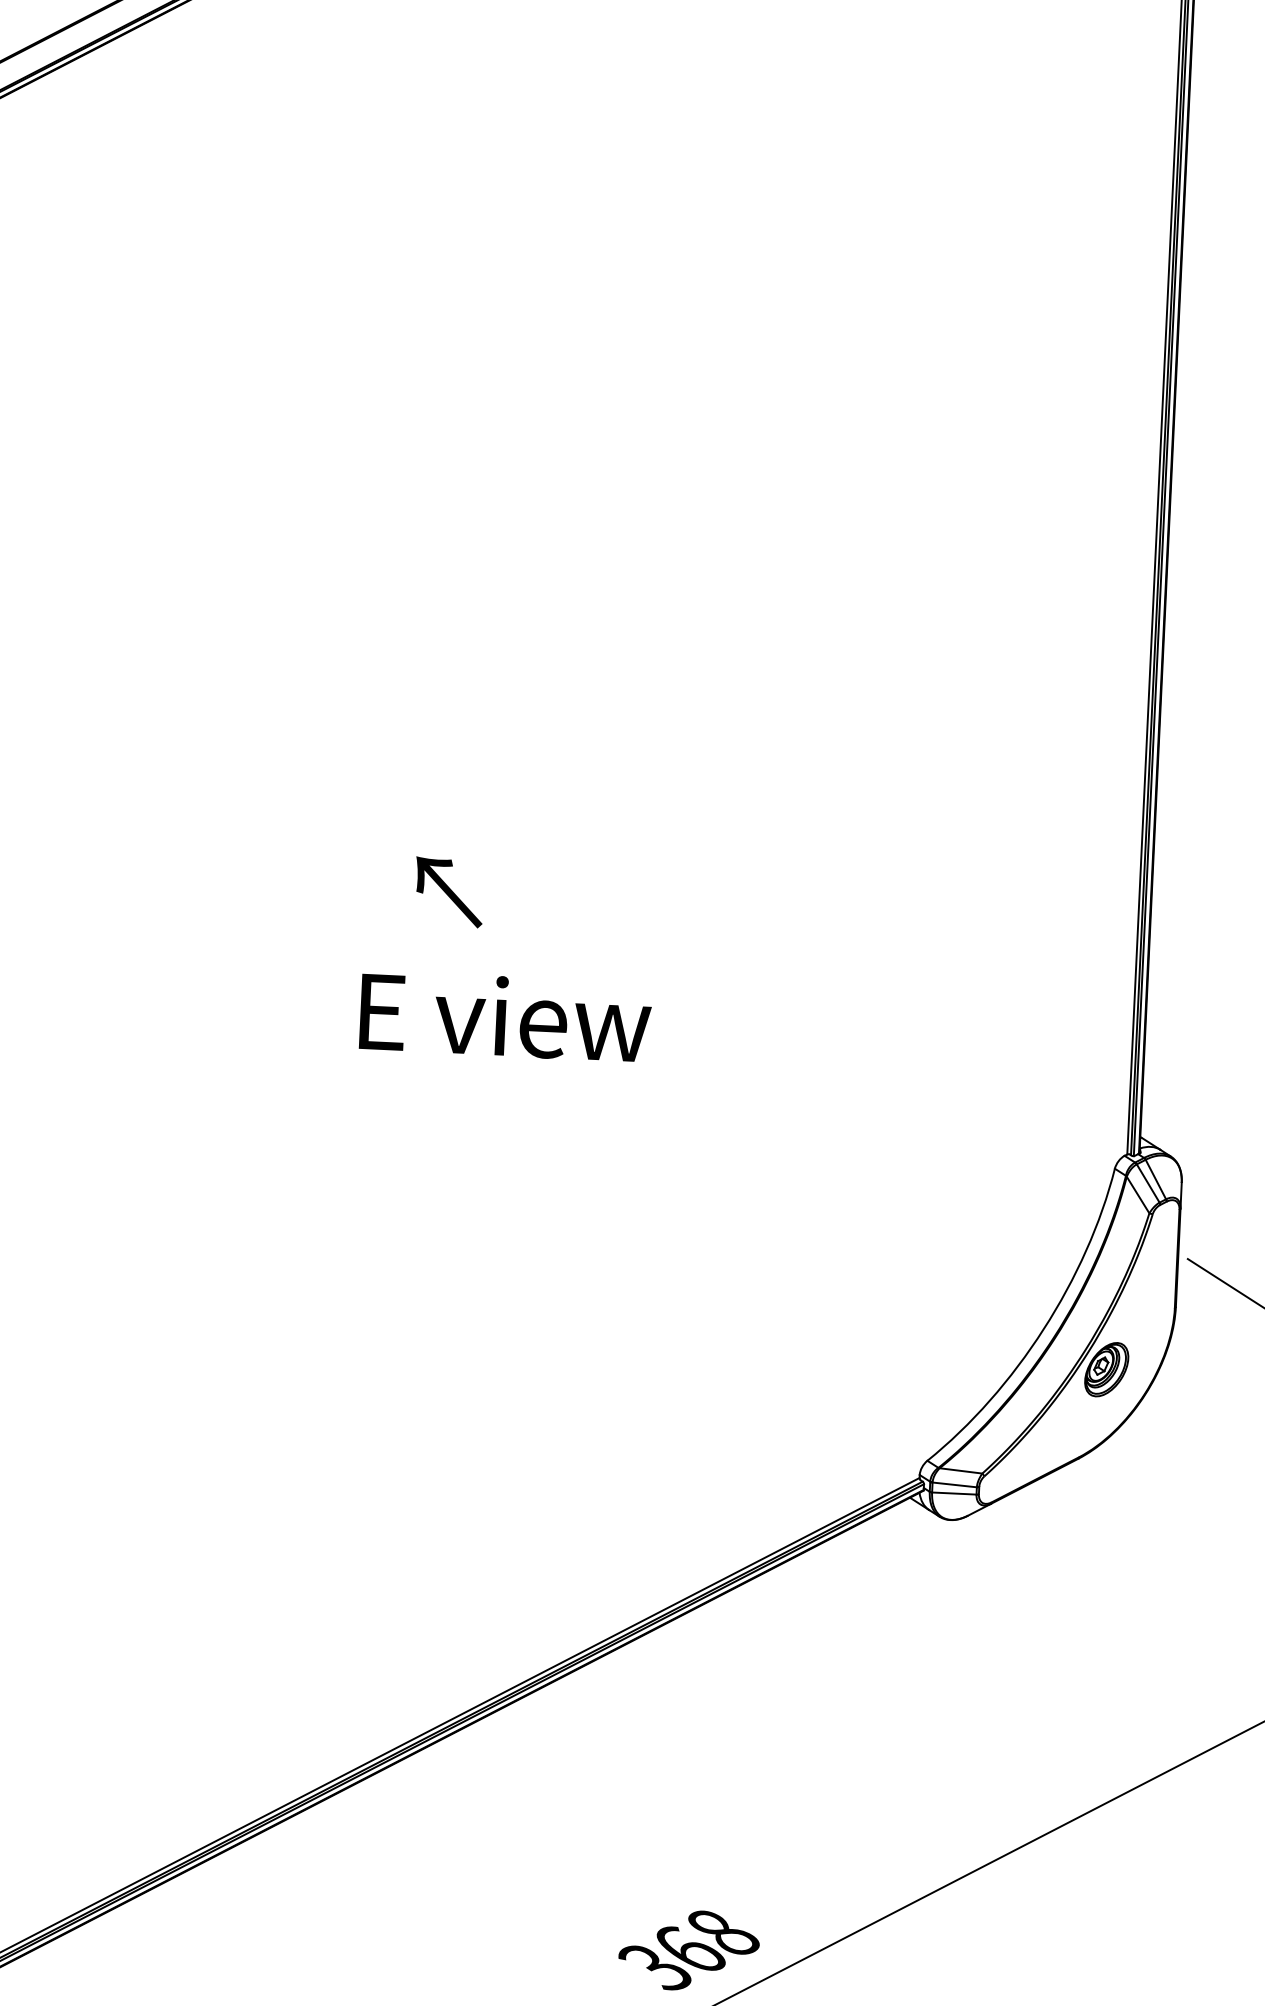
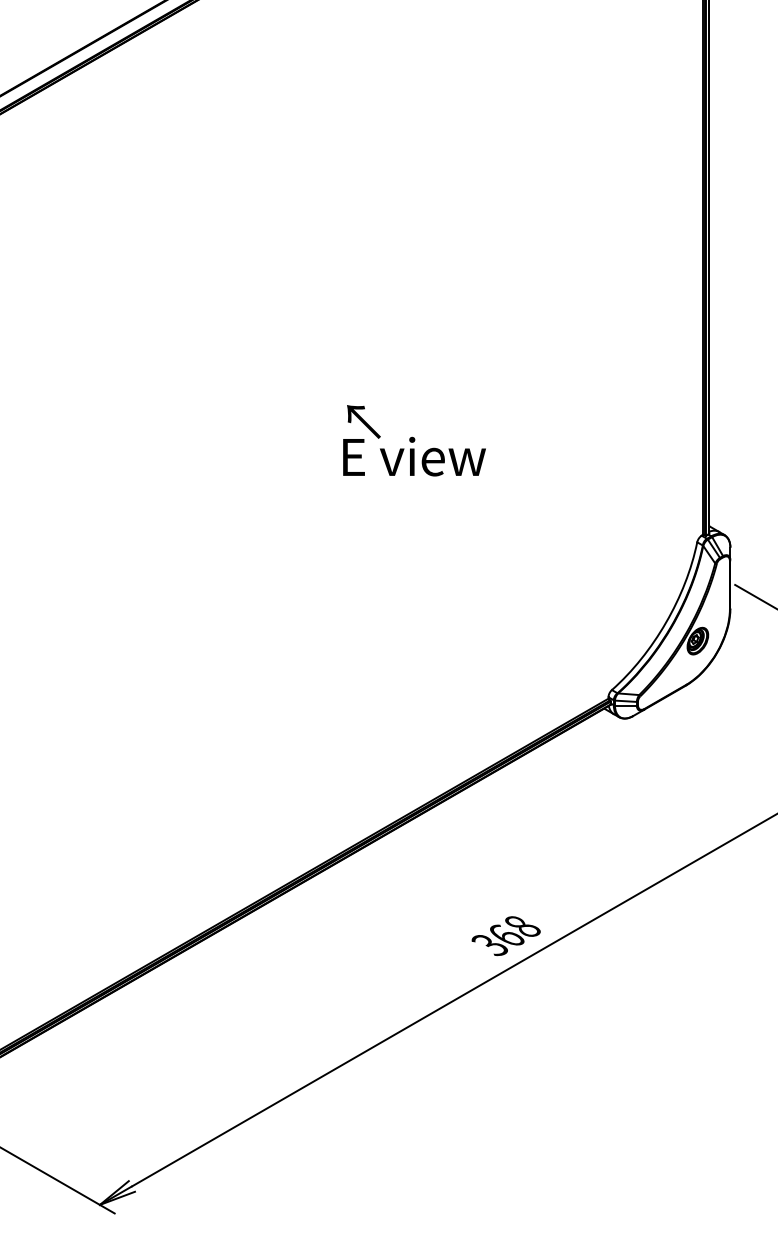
text: (505, 1016) -> (414, 456), moved

